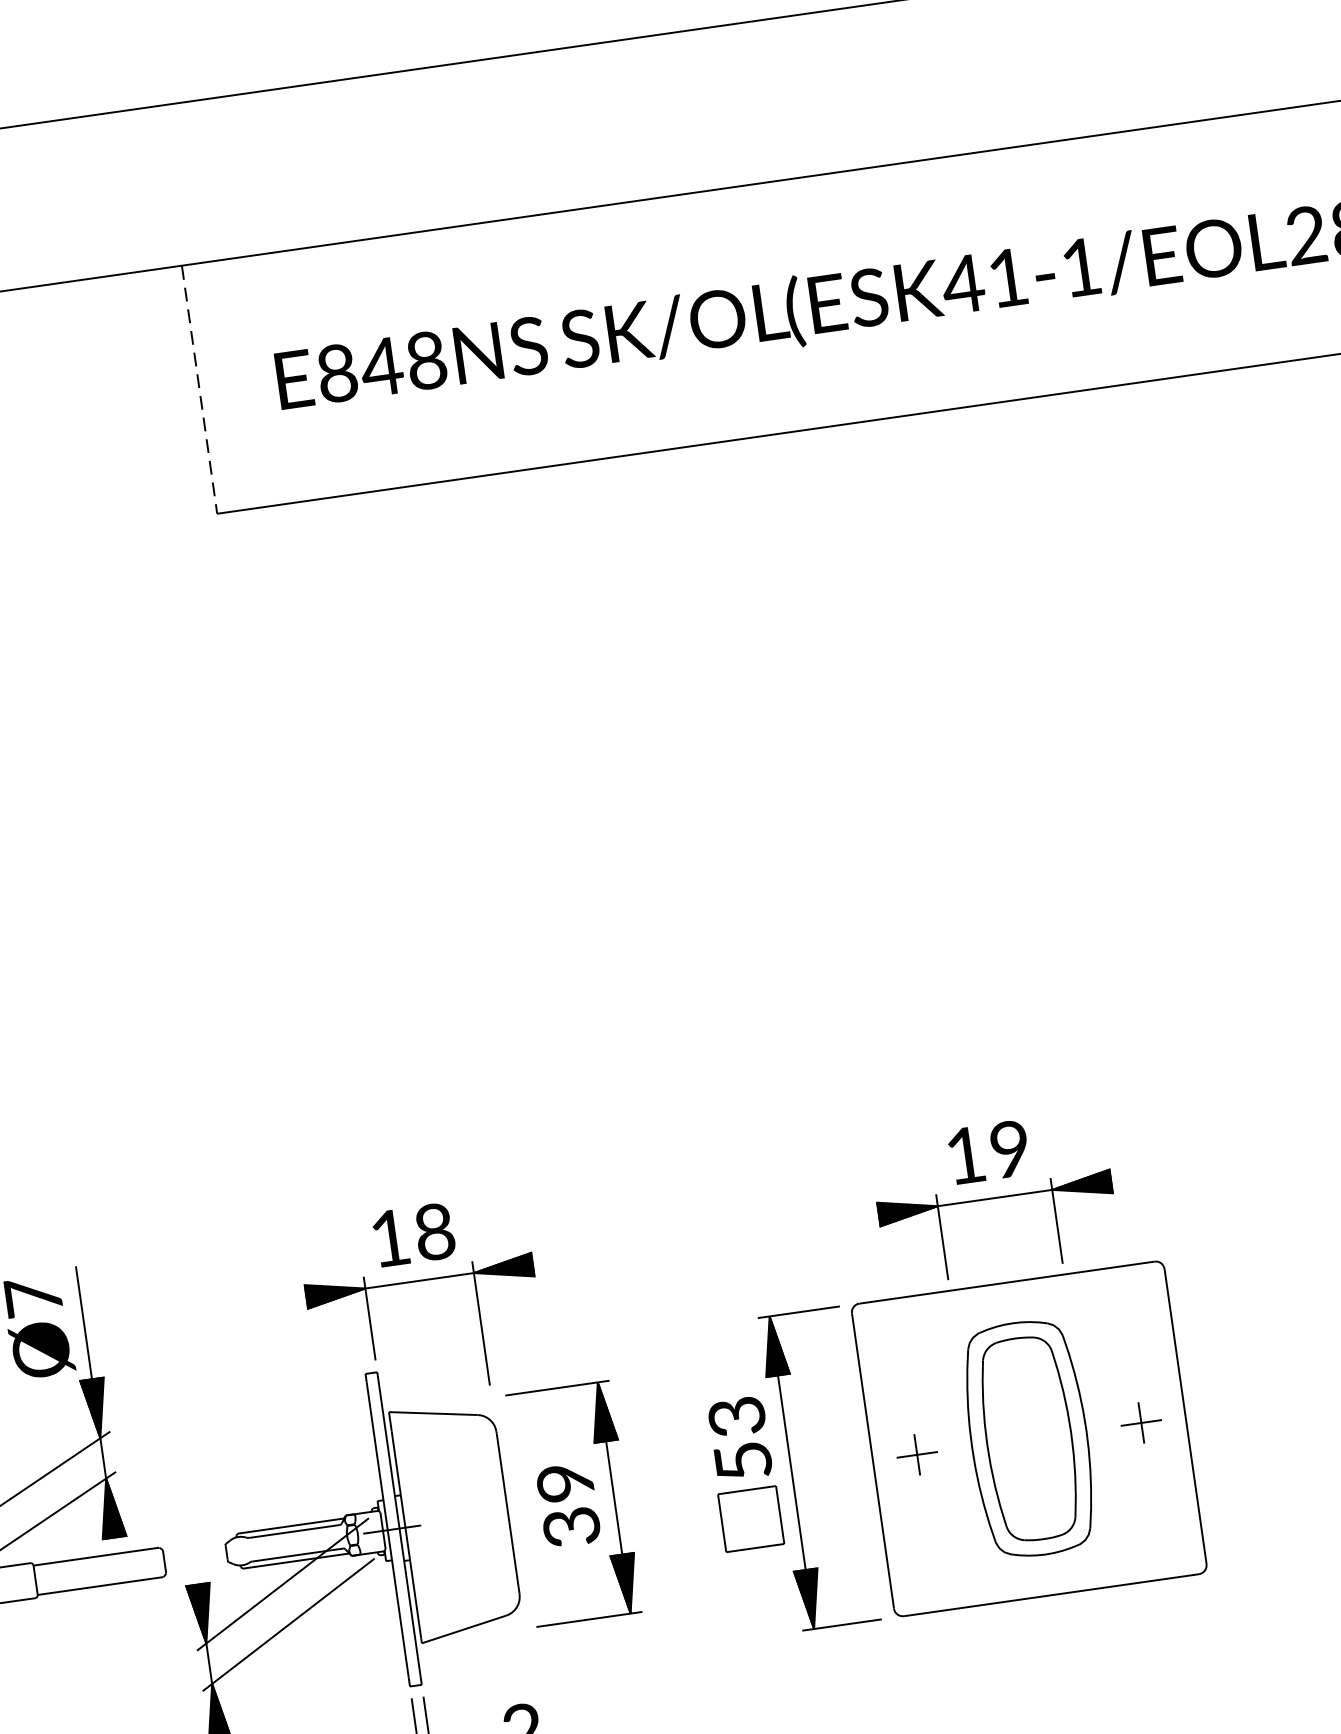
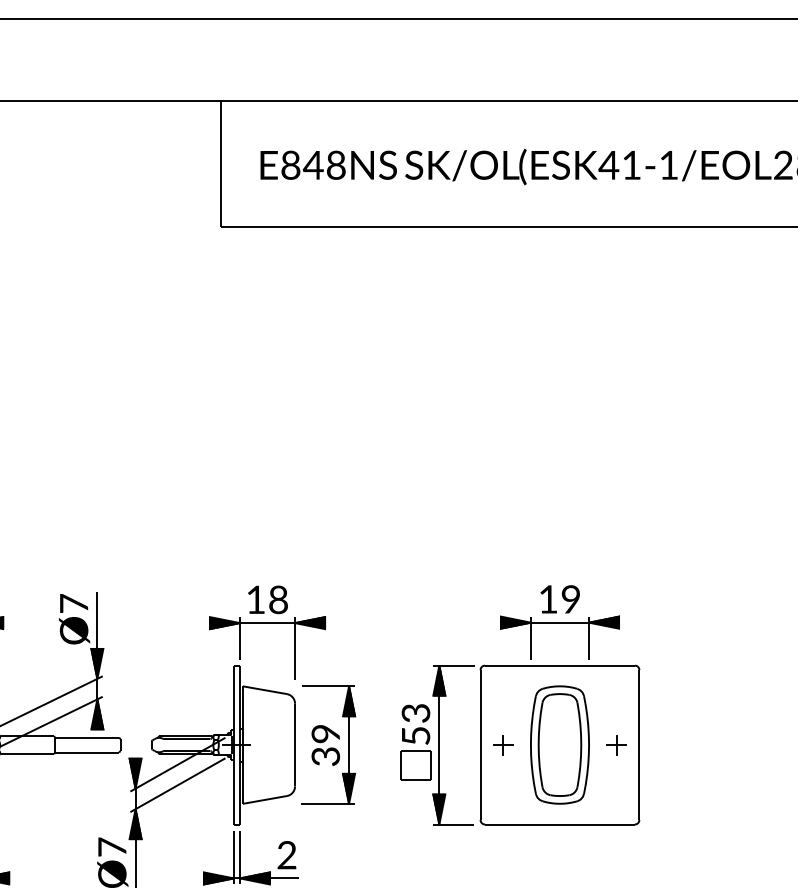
line: (200, 389) -> (221, 163), dashed -> solid

